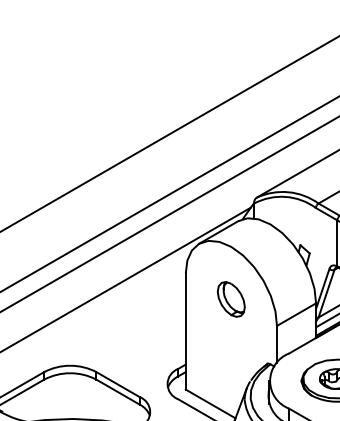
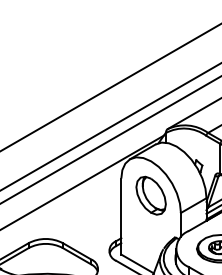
part: (230, 299) -> (150, 195), size x1.67

